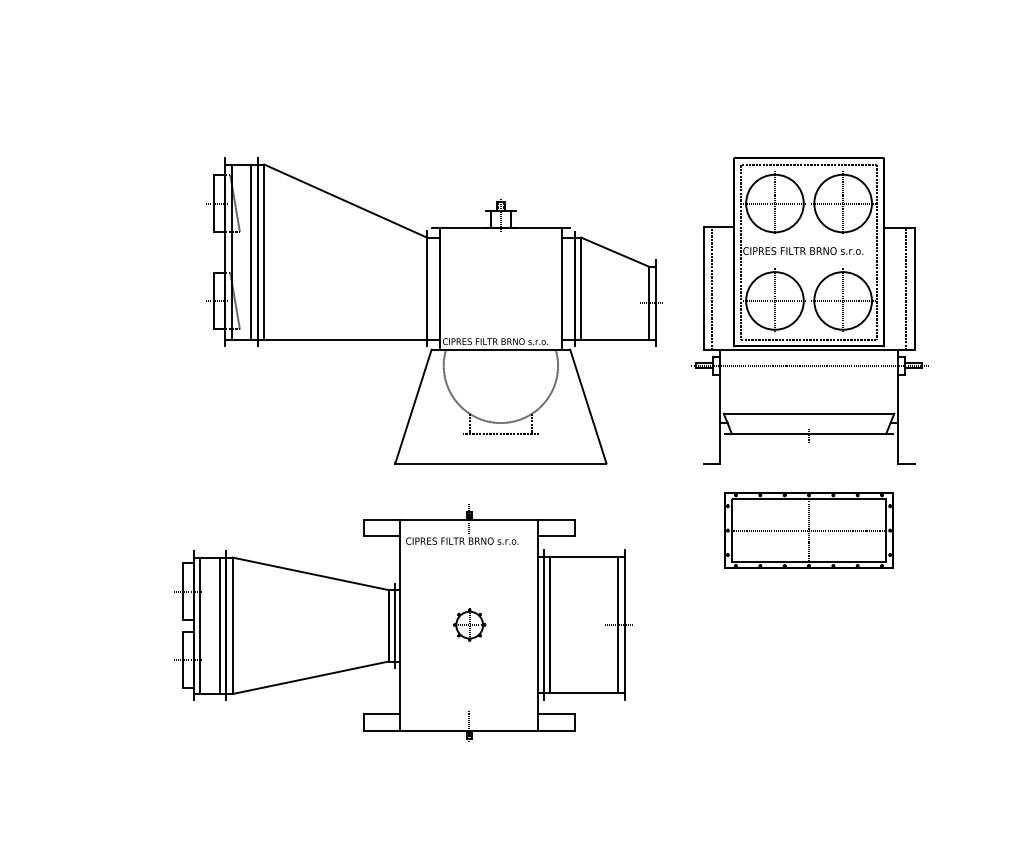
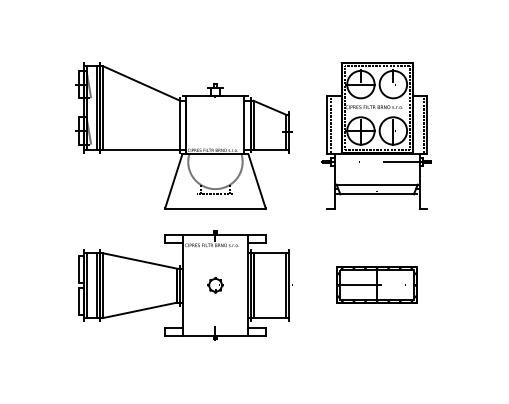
part: (433, 310) -> (183, 135), moved
part: (807, 528) -> (376, 284), moved

